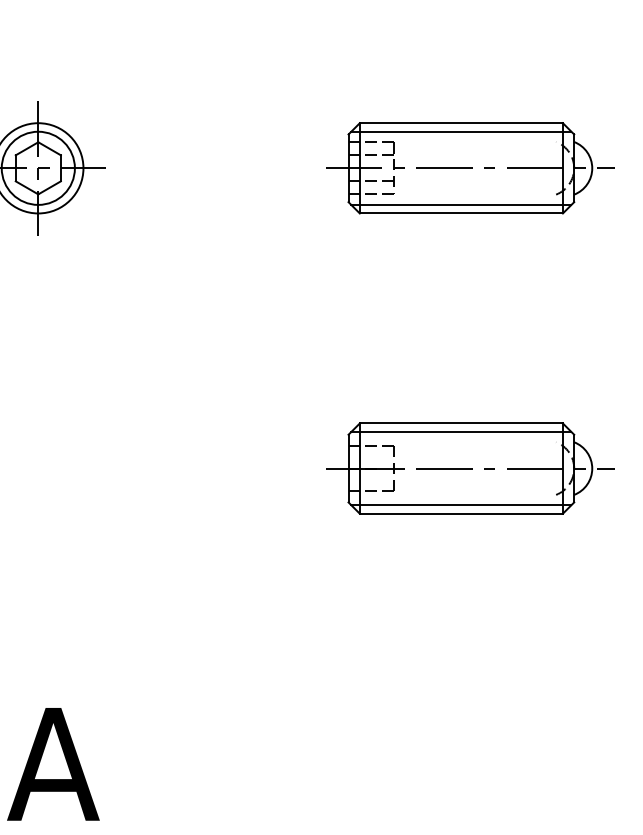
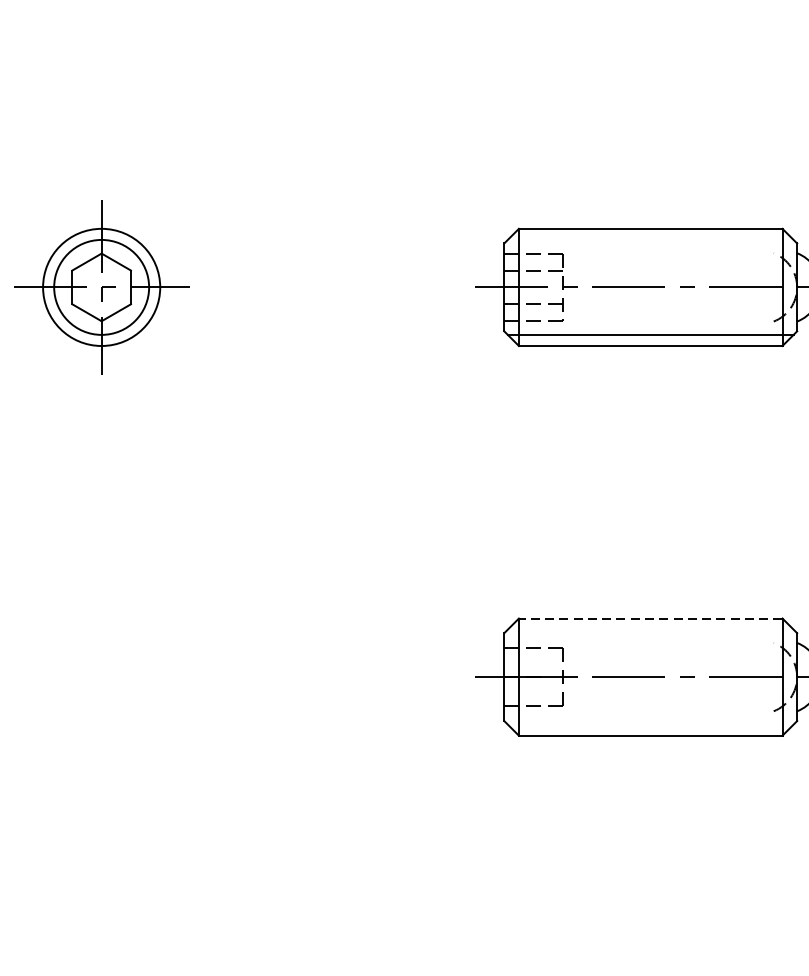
line: (461, 131) -> (650, 239), removed
line: (461, 423) -> (650, 618), solid -> dashed
line: (461, 432) -> (650, 630), removed
line: (461, 505) -> (650, 725), removed

